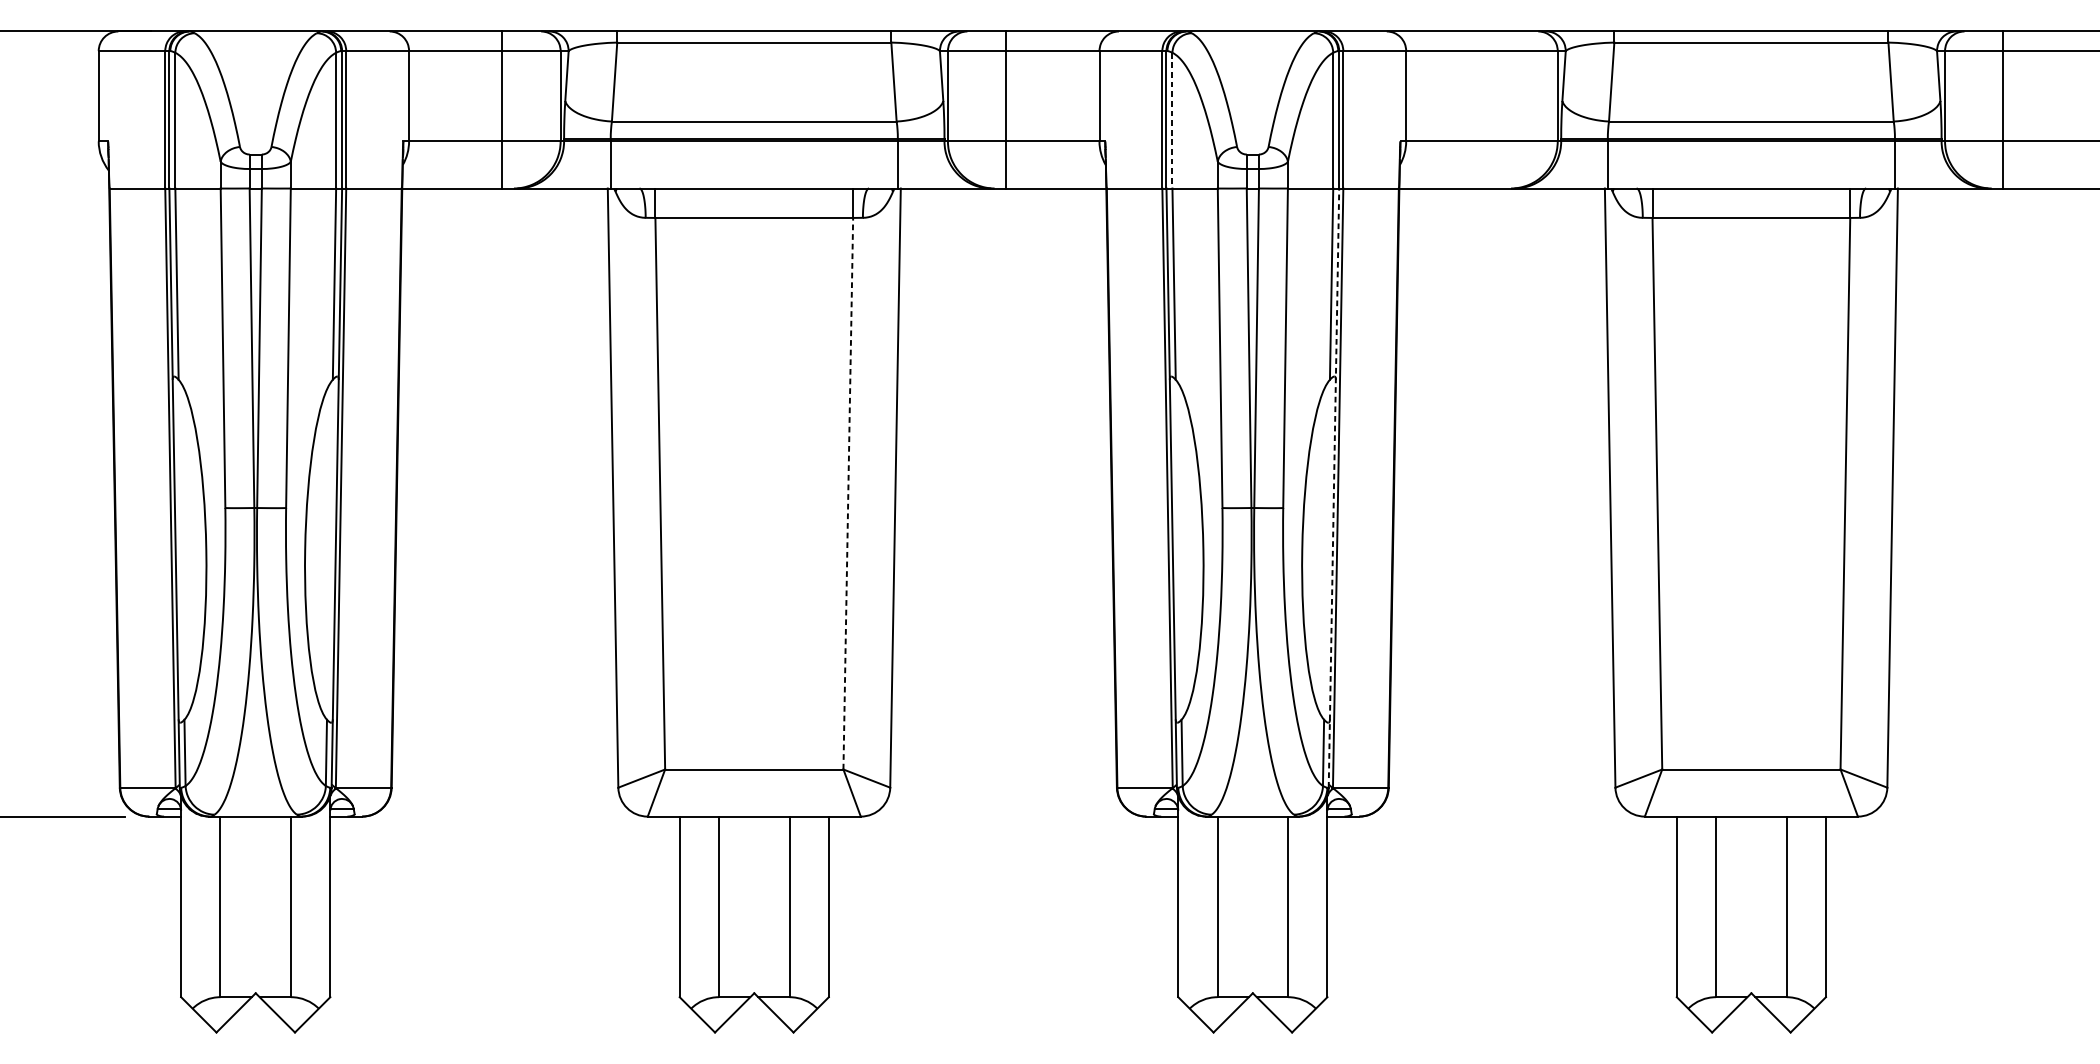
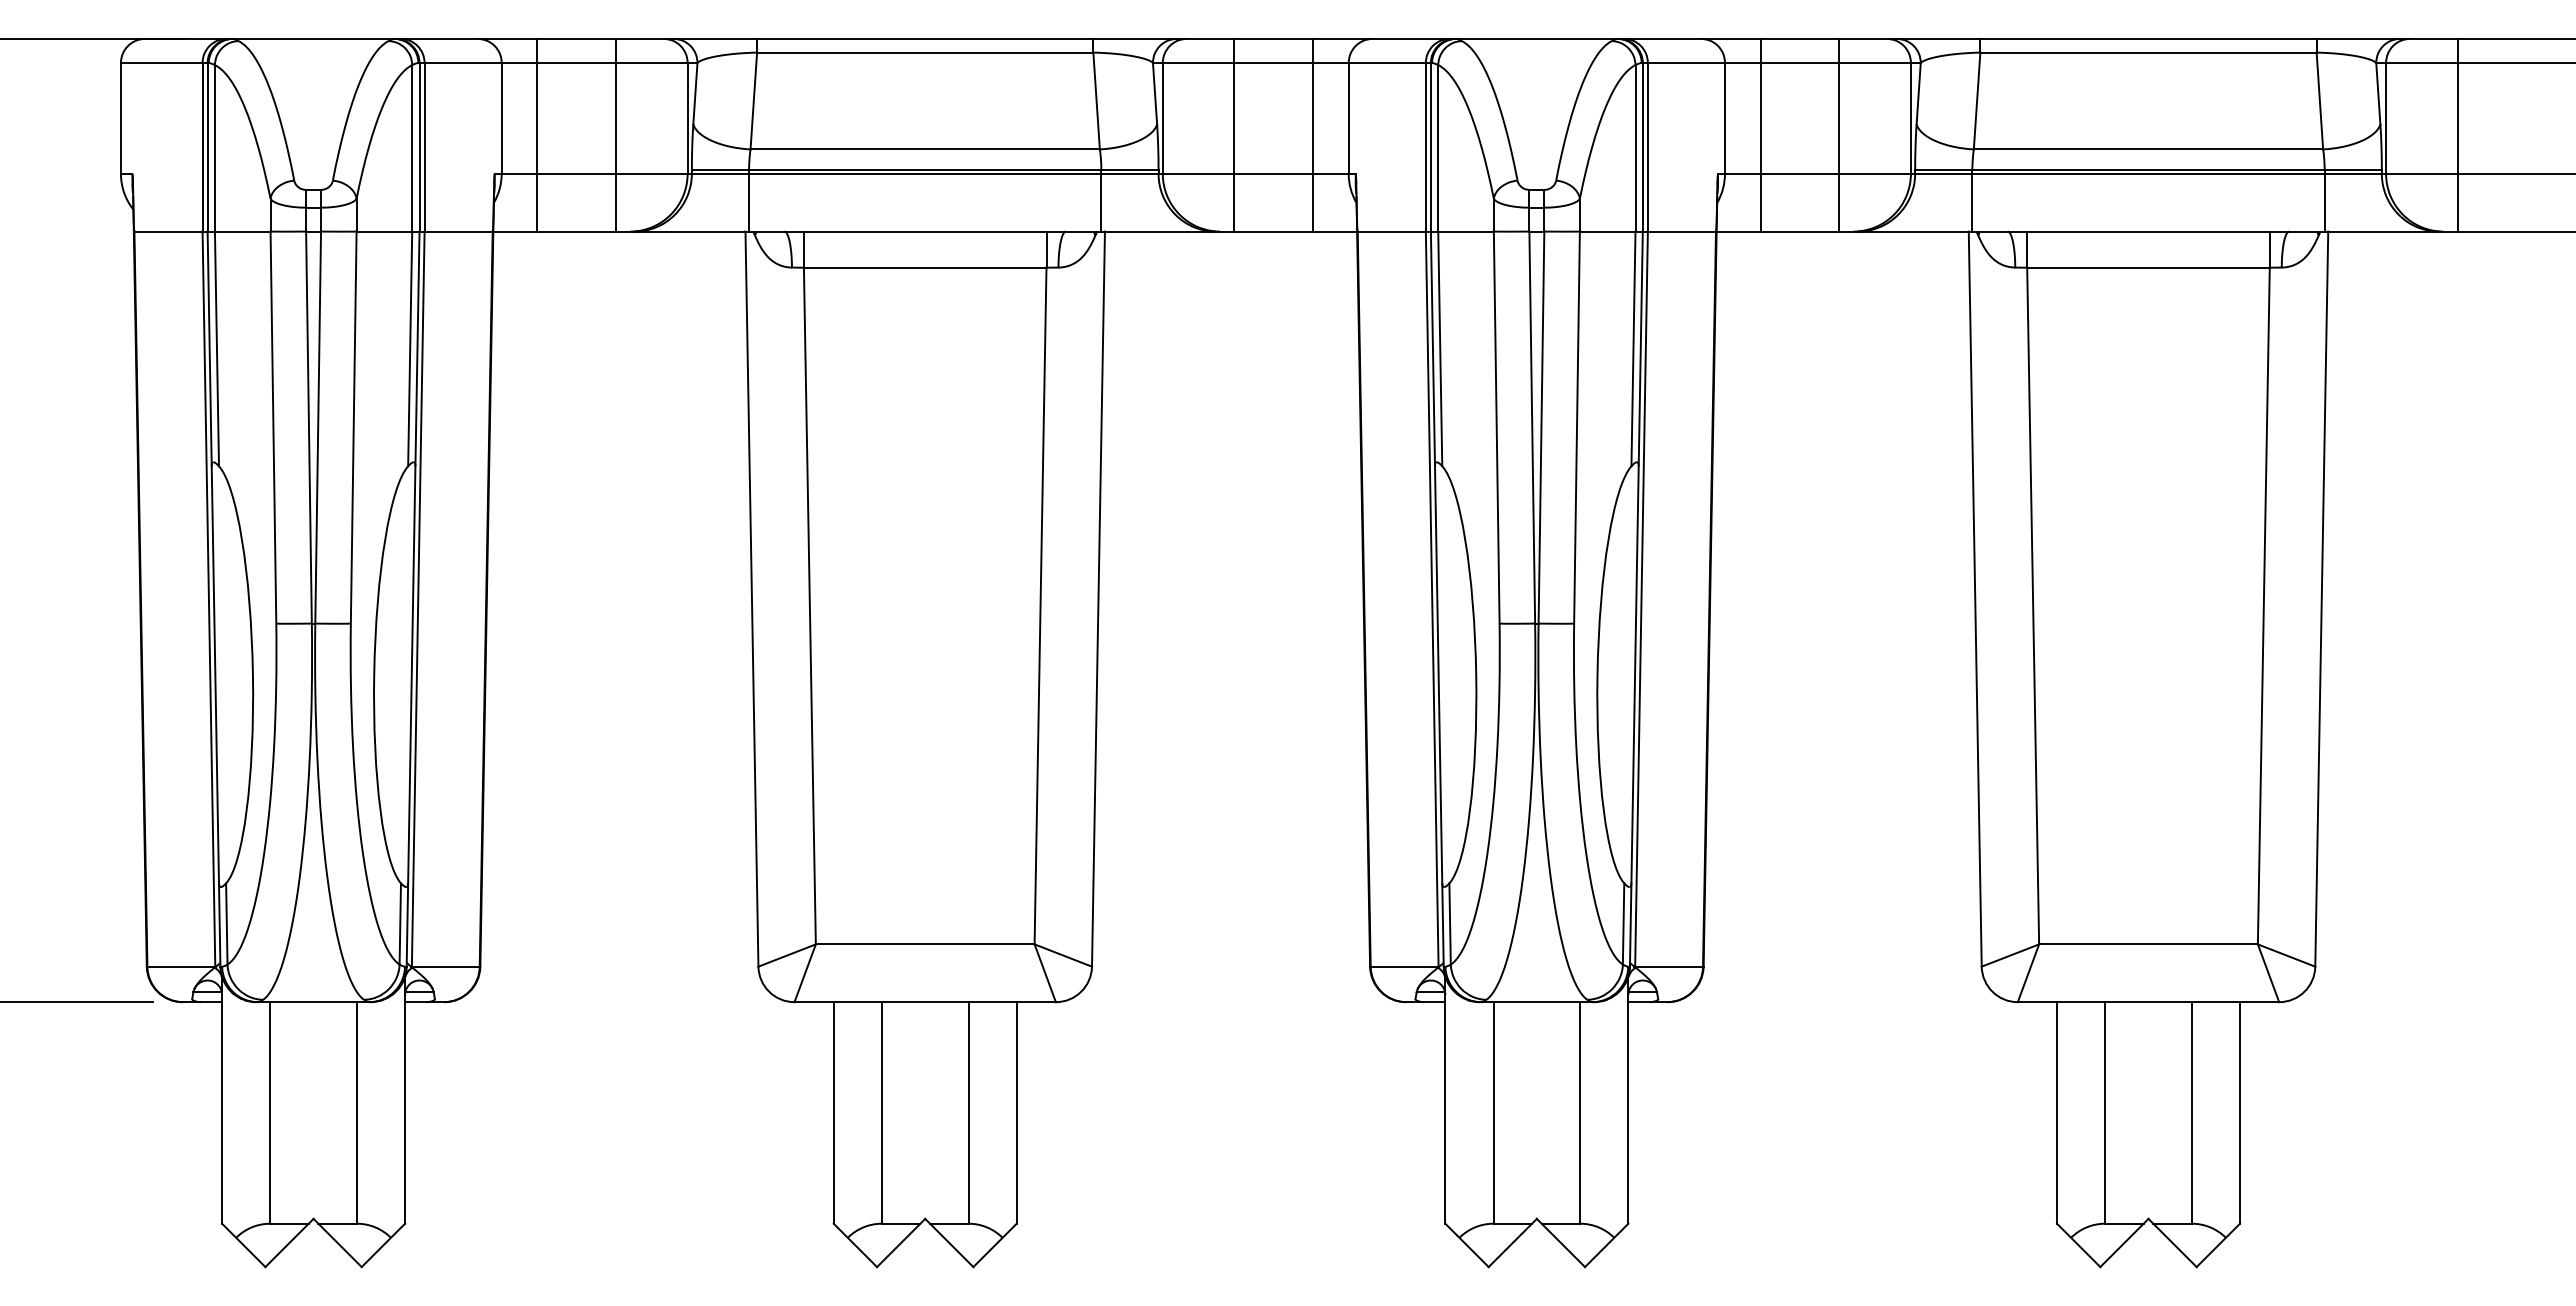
line: (438, 109) -> (537, 134), added
line: (1069, 109) -> (1312, 134), added
line: (1435, 109) -> (1760, 134), added
line: (1499, 109) -> (1839, 134), added
line: (1172, 120) -> (1438, 148), dashed -> solid
line: (1334, 488) -> (1636, 599), dashed -> solid
line: (848, 493) -> (1040, 605), dashed -> solid

